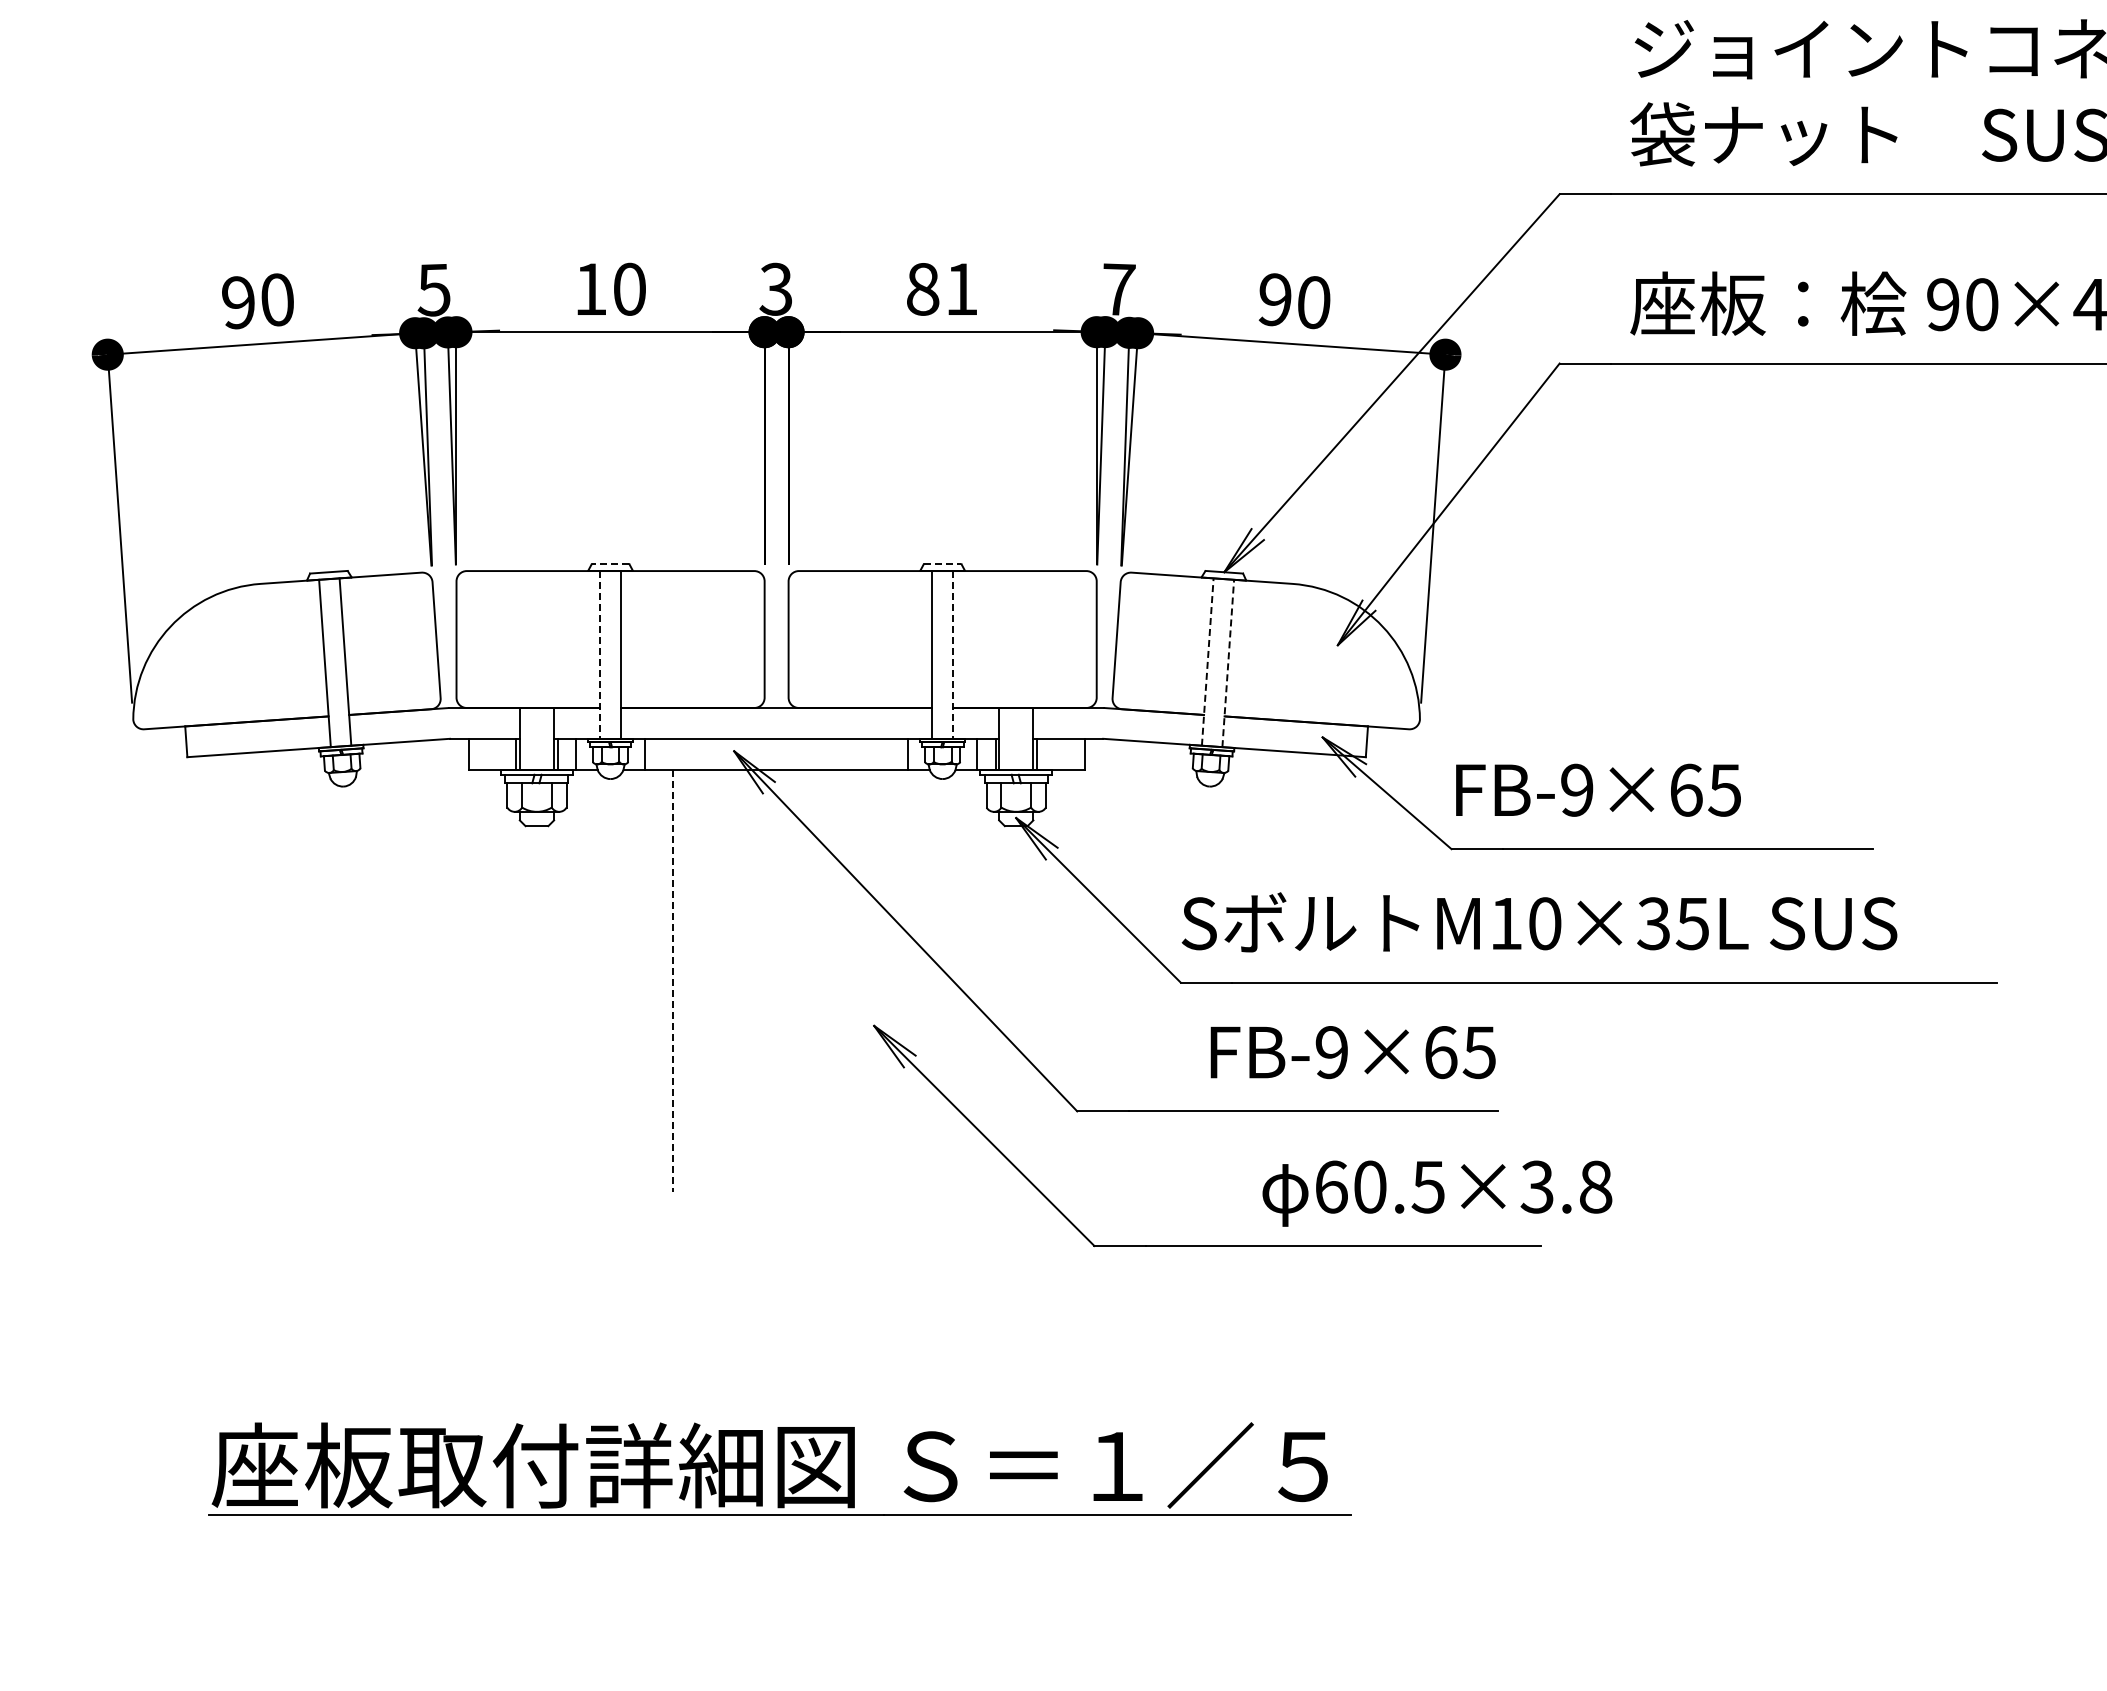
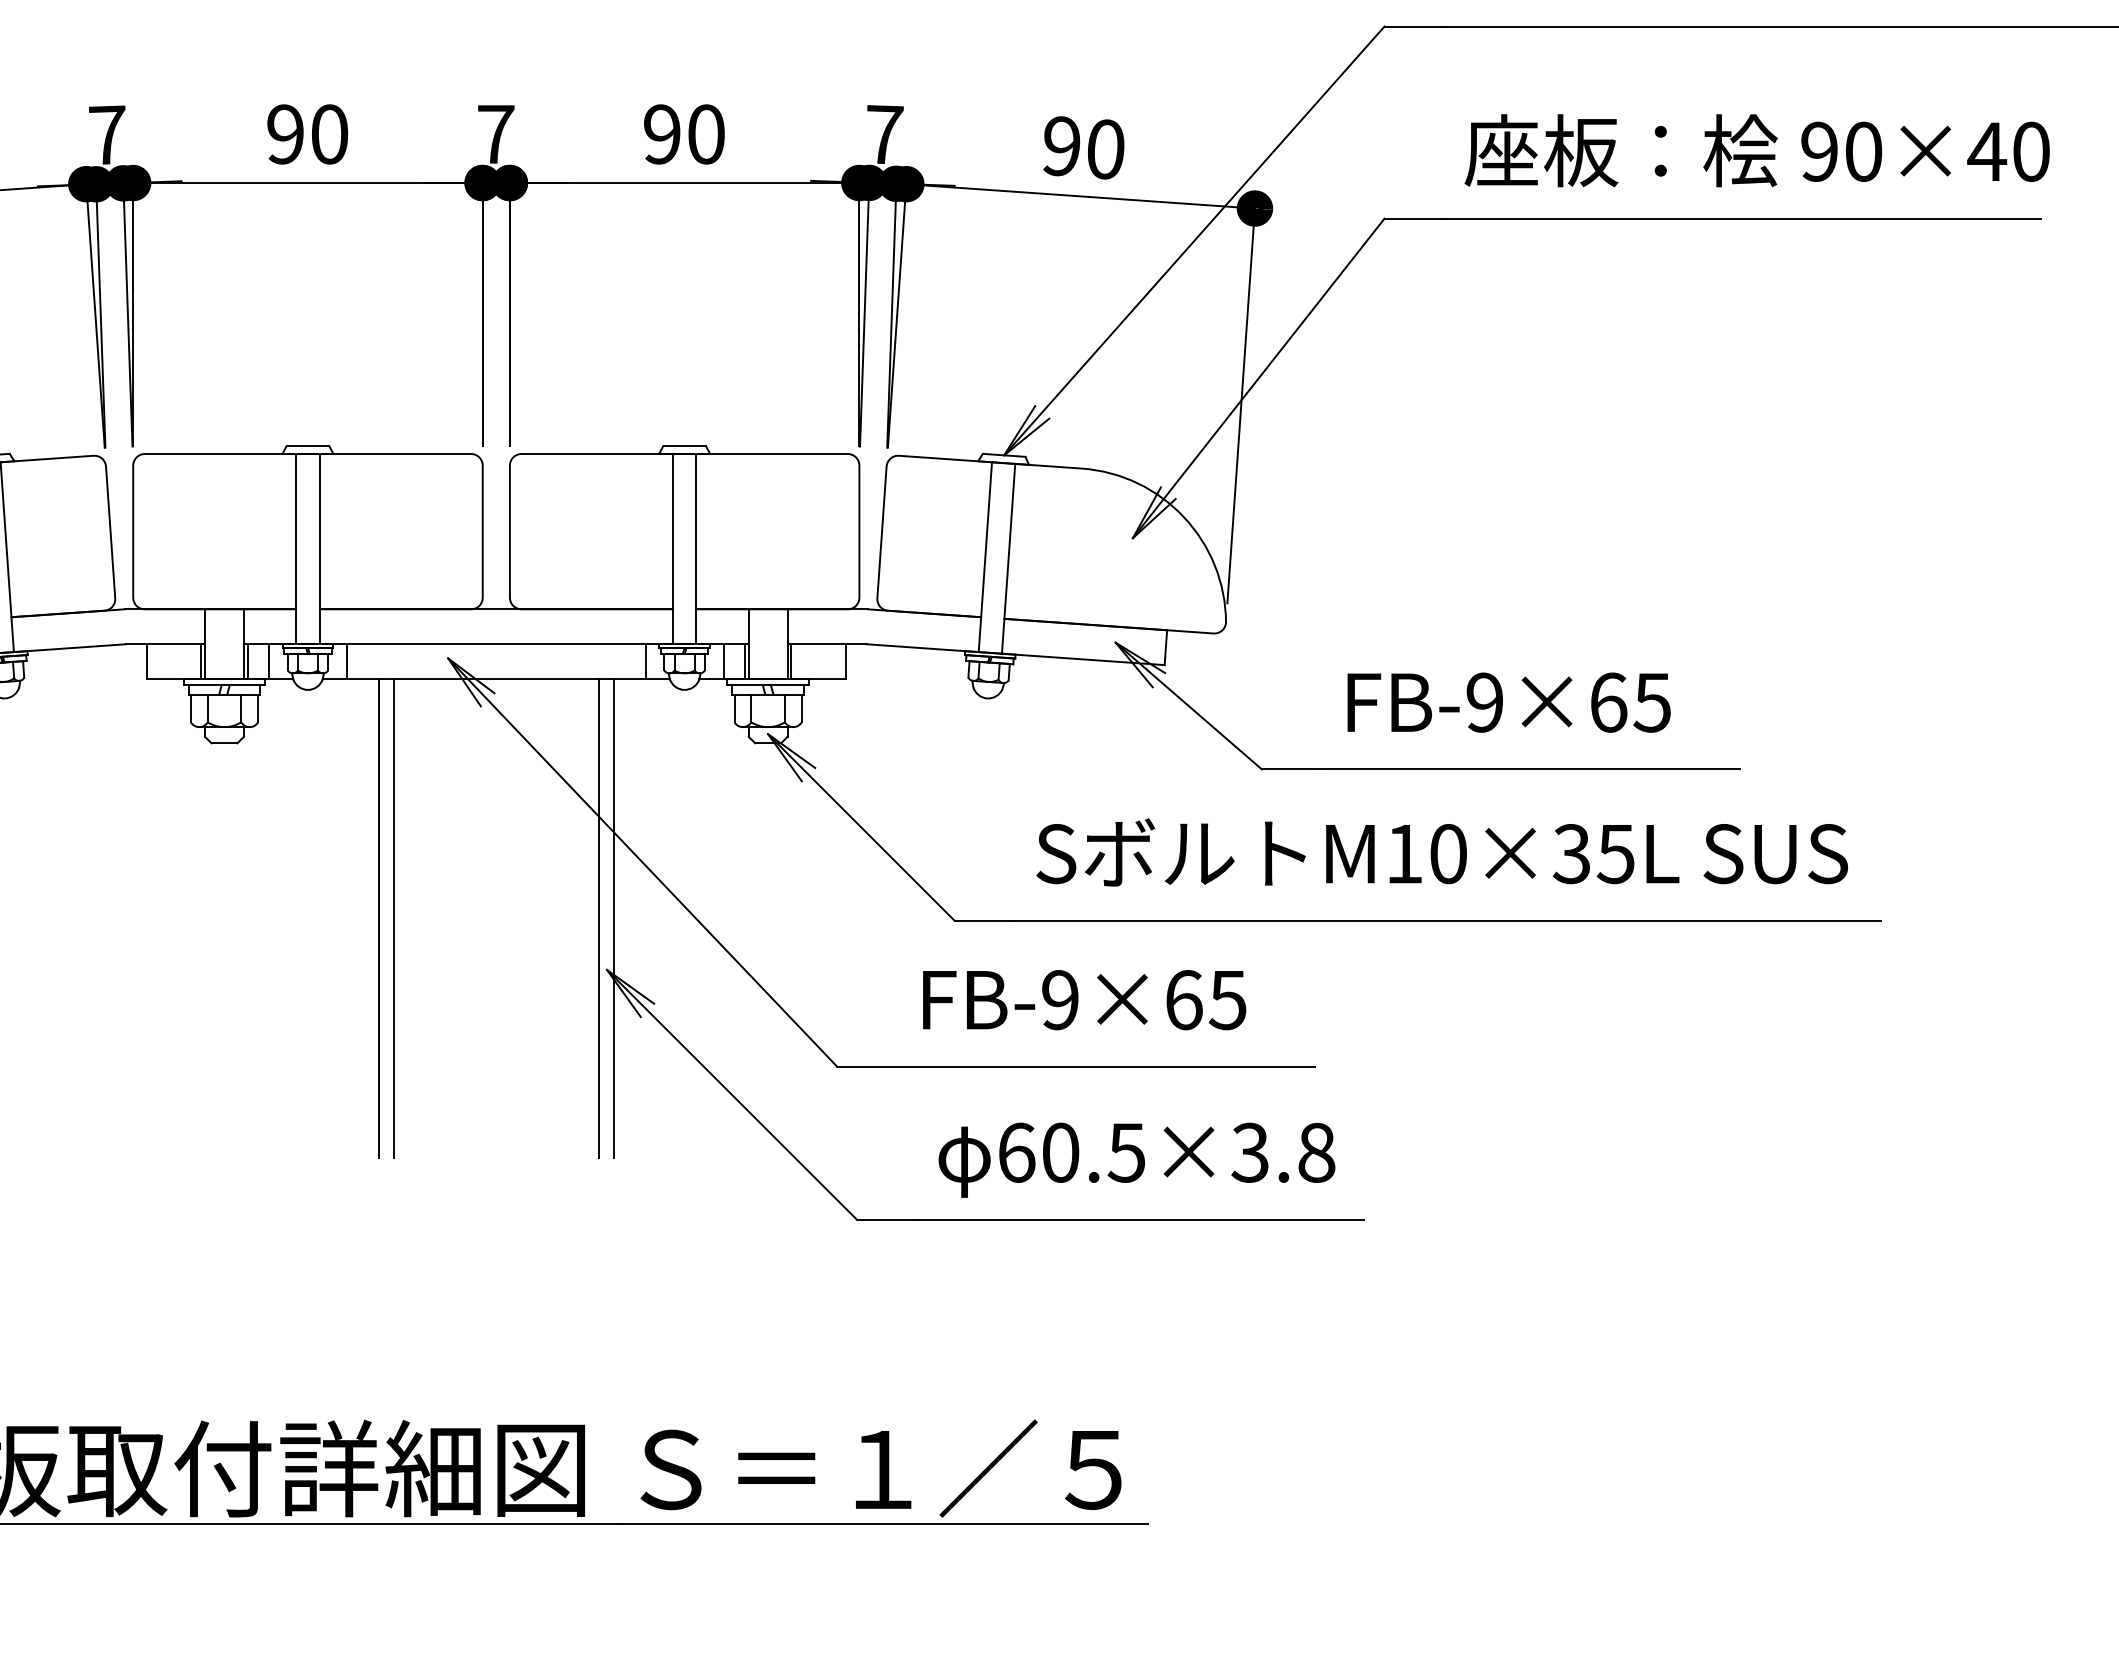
text: (590, 288) -> (285, 133), 10 -> 90
text: (775, 288) -> (495, 133), 3 -> 7
text: (941, 288) -> (683, 133), 81 -> 90
text: (433, 289) -> (107, 134), 5 -> 7
line: (610, 564) -> (307, 446), dashed -> solid
line: (942, 564) -> (684, 446), dashed -> solid
line: (600, 654) -> (296, 548), dashed -> solid
line: (952, 654) -> (695, 548), dashed -> solid
line: (1207, 662) -> (985, 557), dashed -> solid
line: (1228, 663) -> (1008, 558), dashed -> solid
text: (1598, 789) -> (1509, 701), moved
text: (1539, 922) -> (1442, 852), moved
line: (686, 980) -> (394, 918), added
line: (867, 980) -> (599, 918), added
line: (880, 980) -> (614, 918), added
line: (673, 981) -> (379, 919), dashed -> solid
text: (1352, 1052) -> (1083, 1000), moved
text: (1437, 1193) -> (1137, 1160), moved

